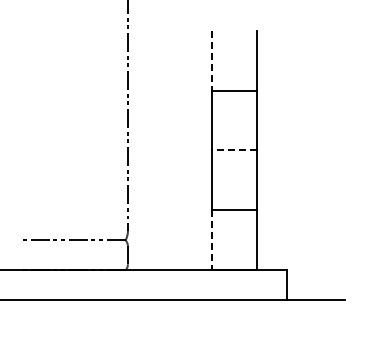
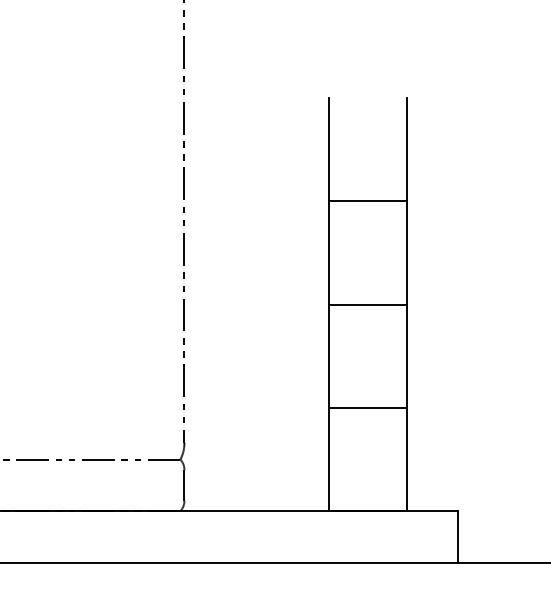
line: (211, 60) -> (328, 149), dashed -> solid
line: (233, 150) -> (366, 304), dashed -> solid
line: (211, 240) -> (328, 459), dashed -> solid

